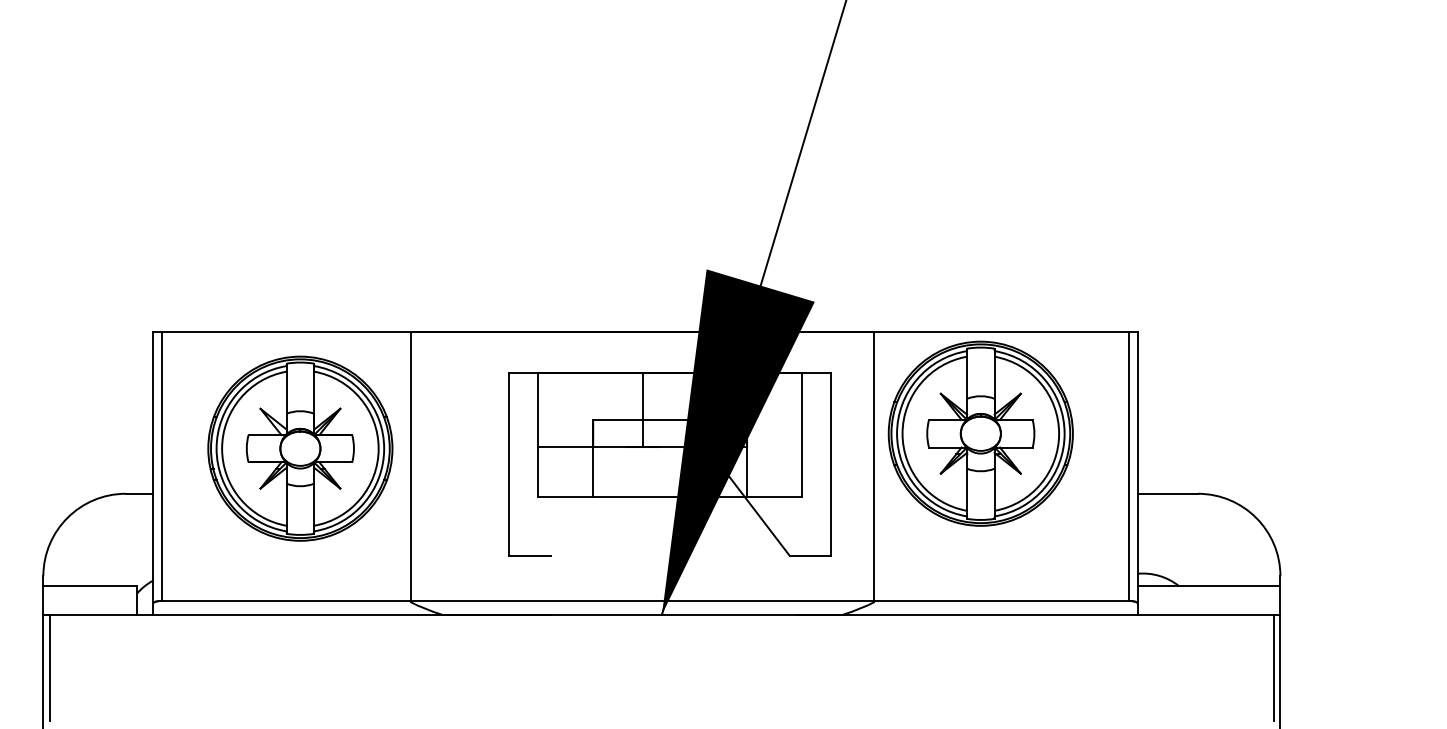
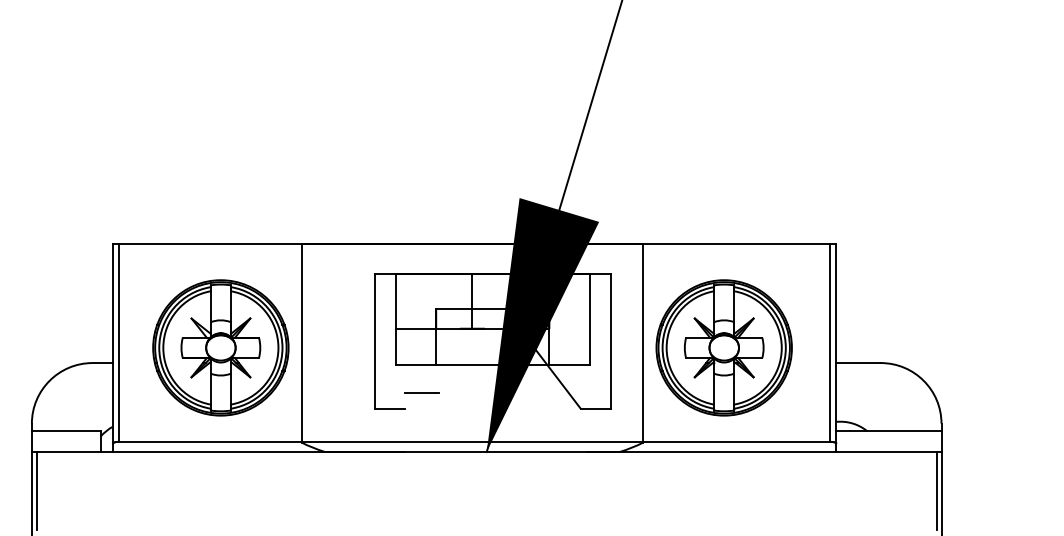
part: (979, 433) -> (723, 347), moved
part: (299, 448) -> (220, 347), moved
line: (573, 533) -> (421, 392), added

